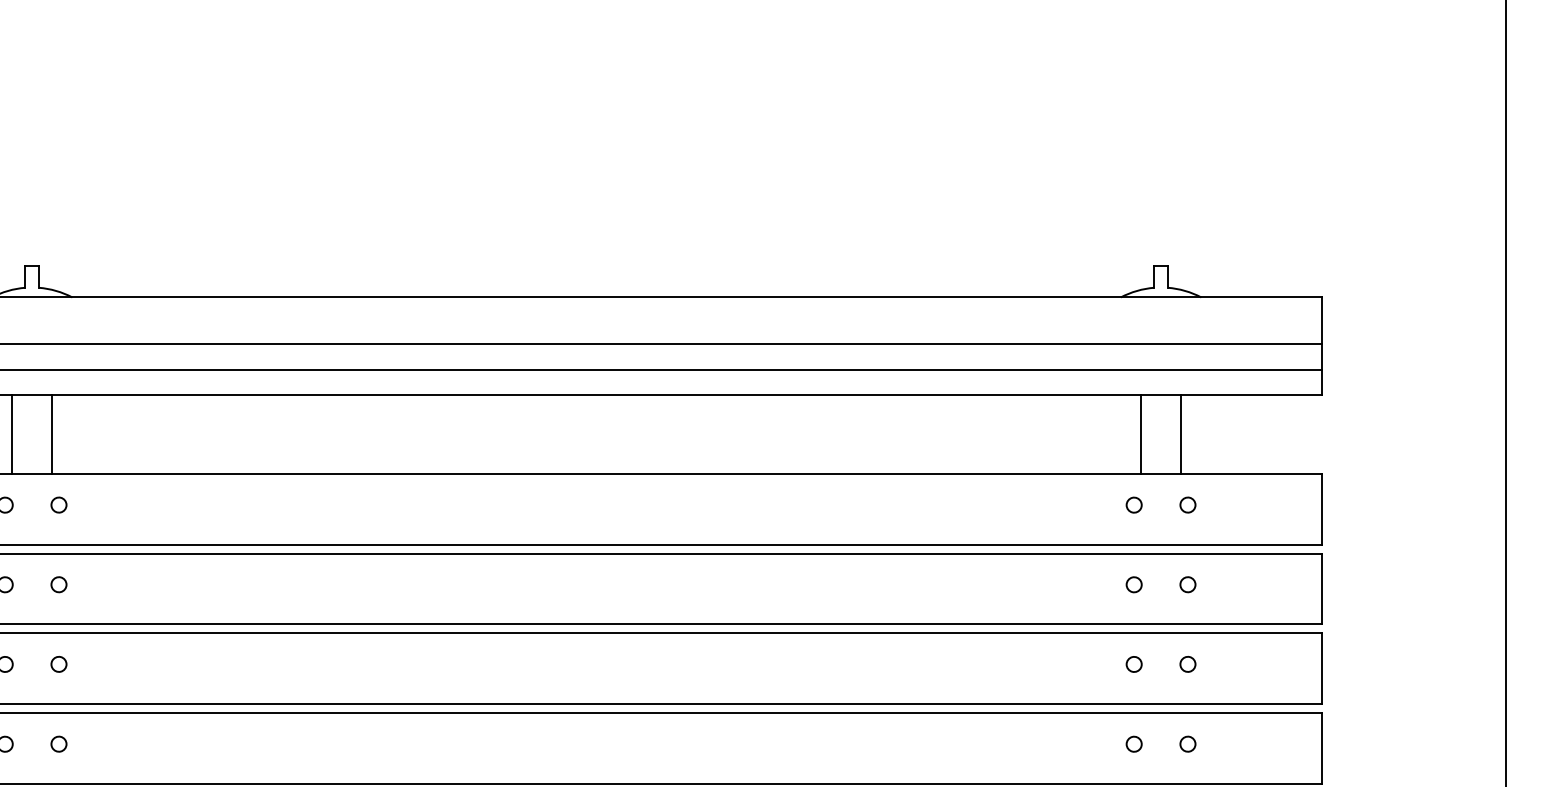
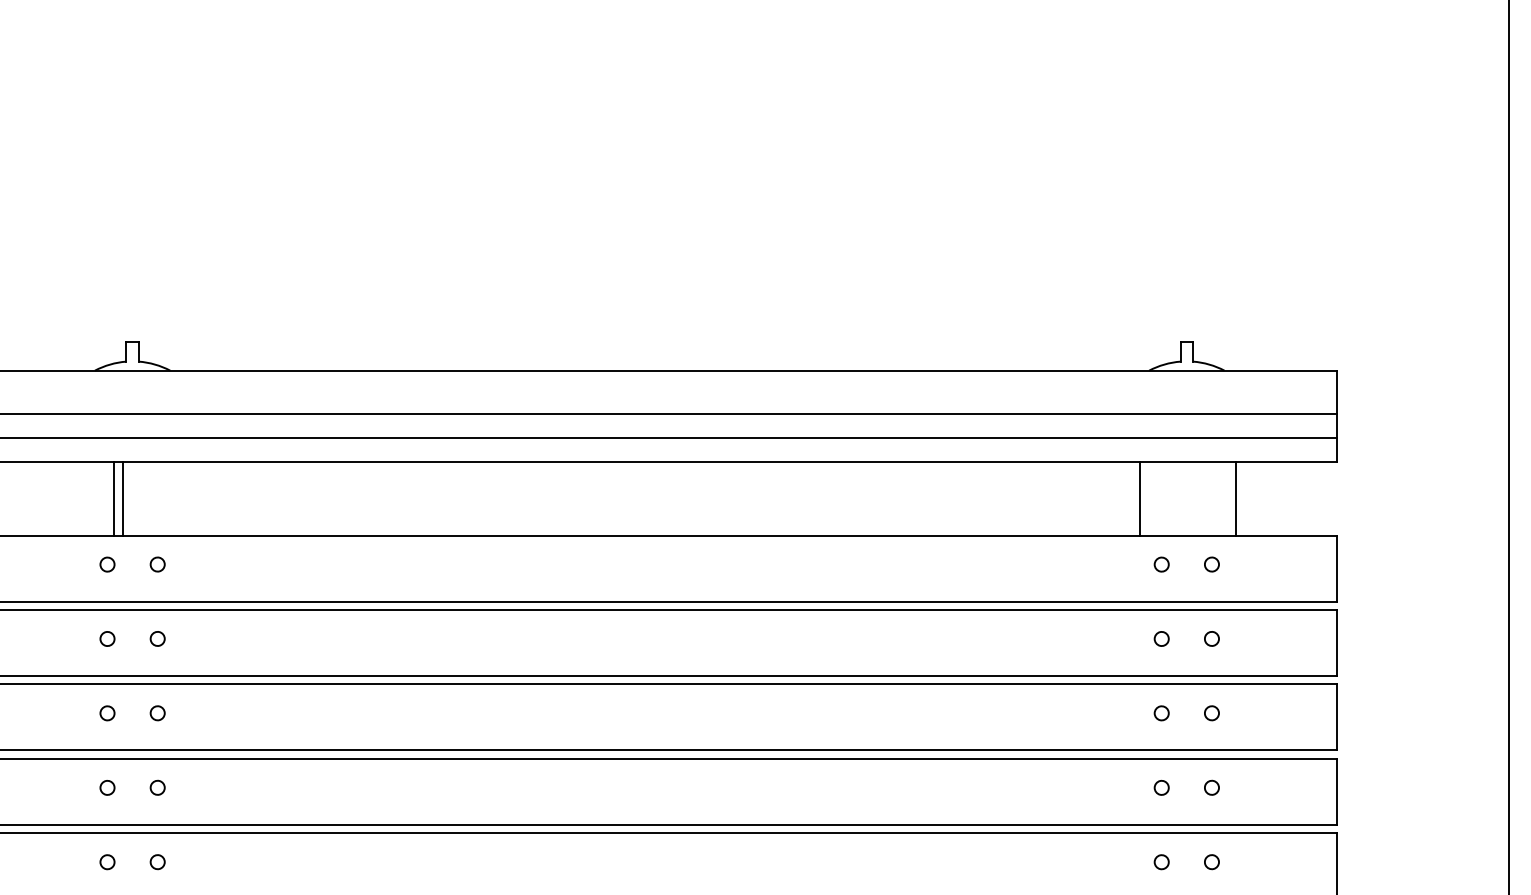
line: (52, 434) -> (123, 498), moved
line: (1141, 434) -> (1140, 498), moved
line: (1181, 434) -> (1235, 498), moved

